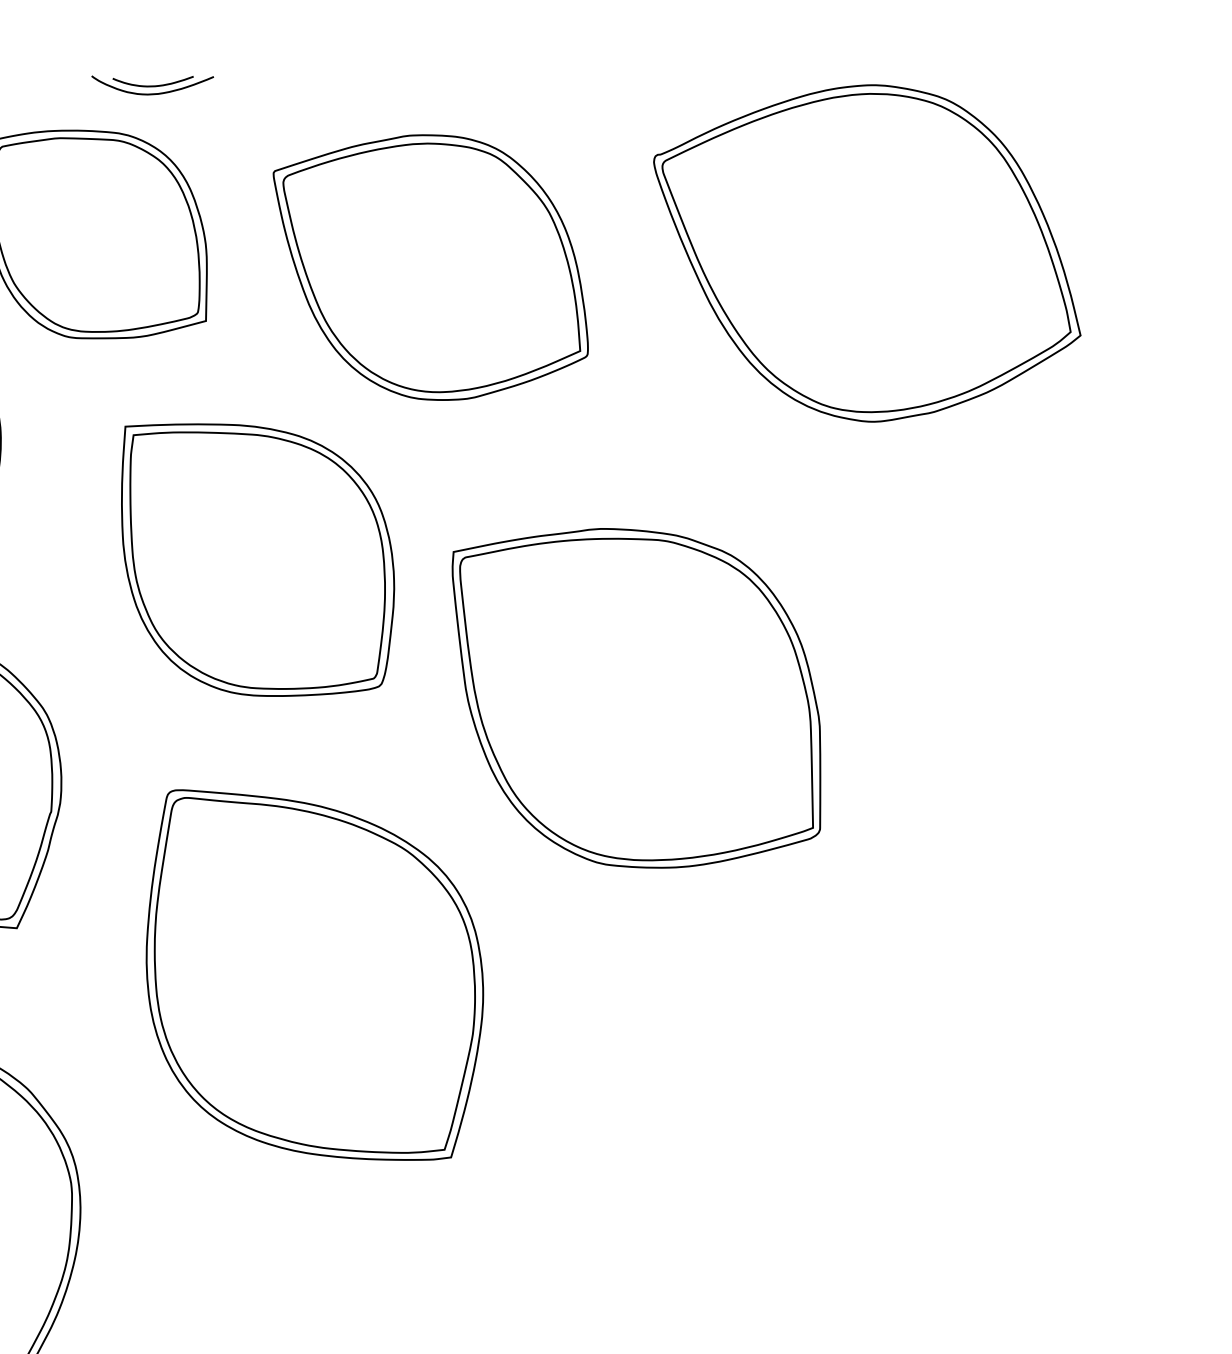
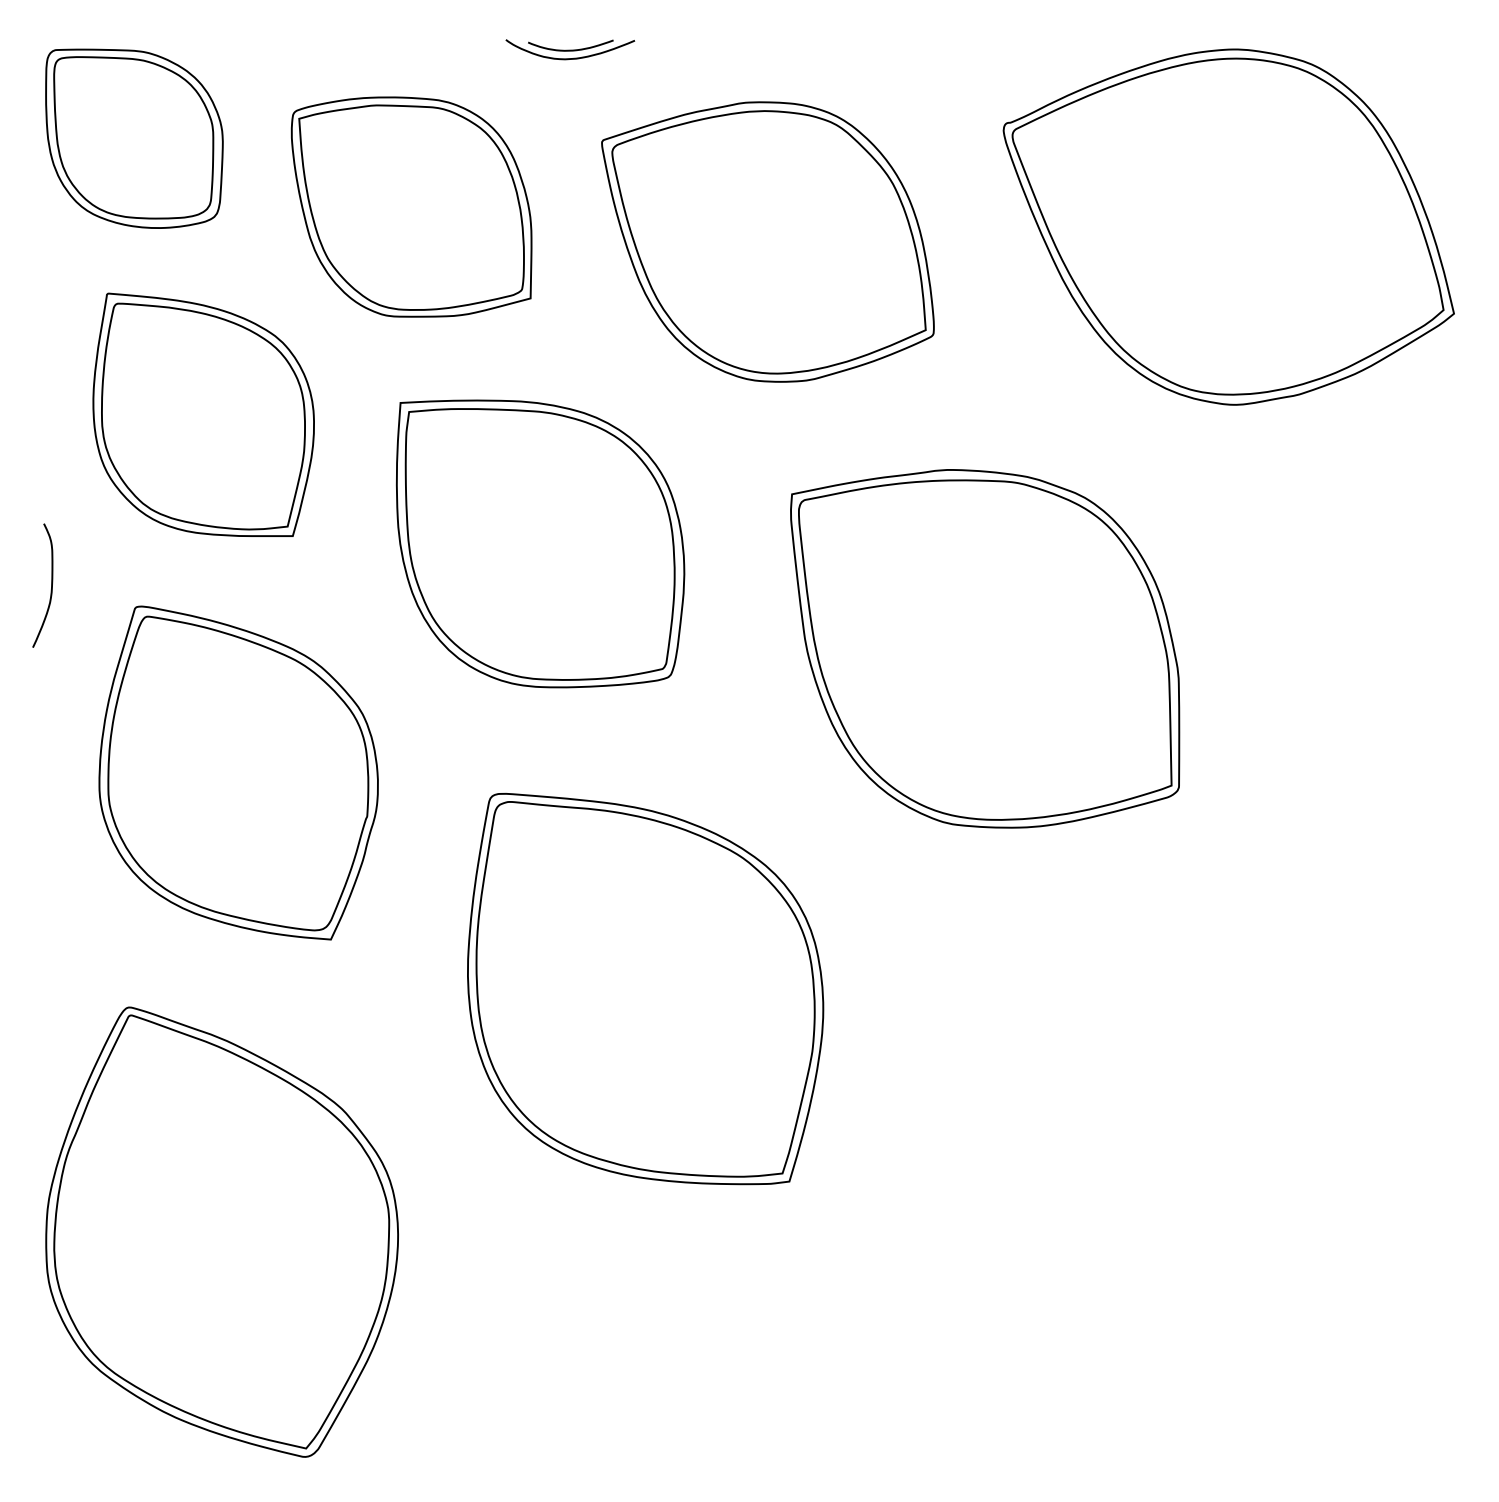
part: (152, 85) -> (570, 49), moved
part: (257, 559) -> (540, 543), moved
part: (636, 698) -> (985, 648), moved

